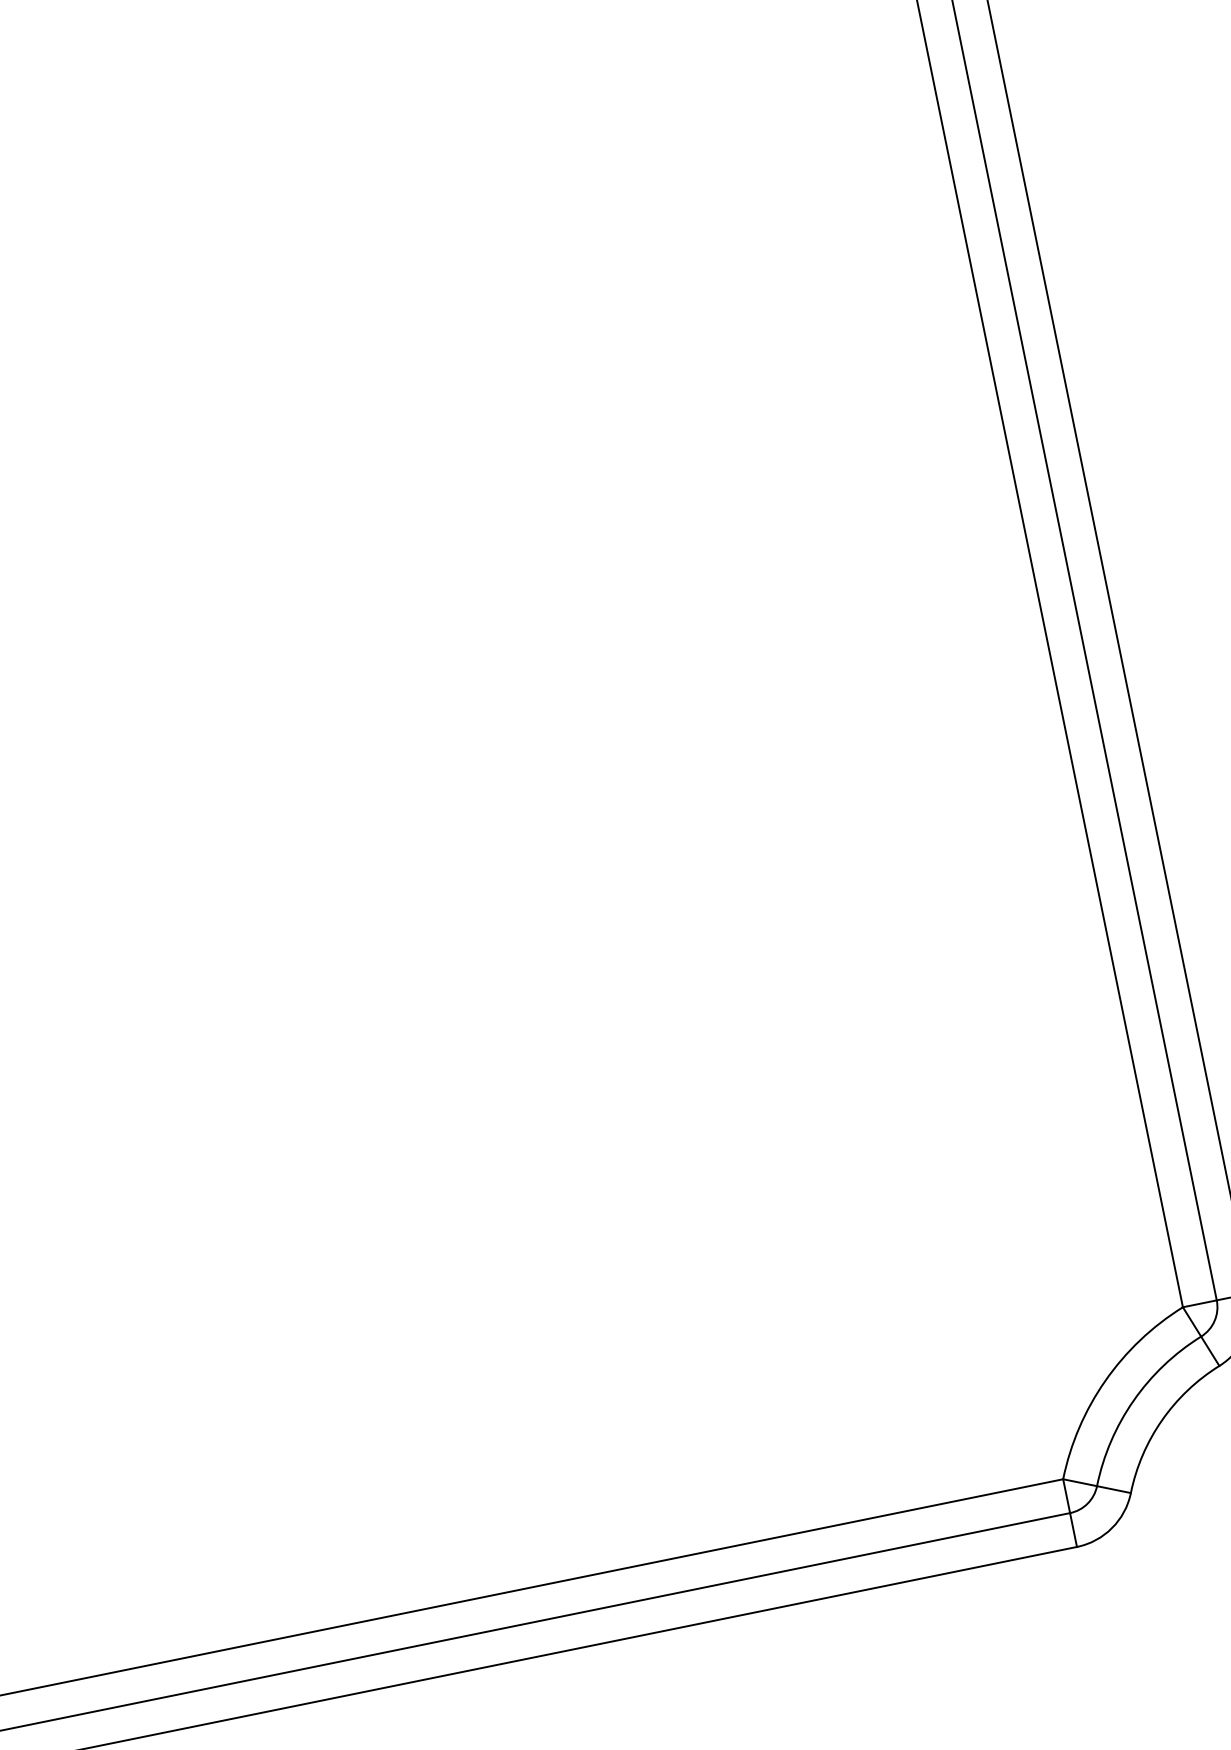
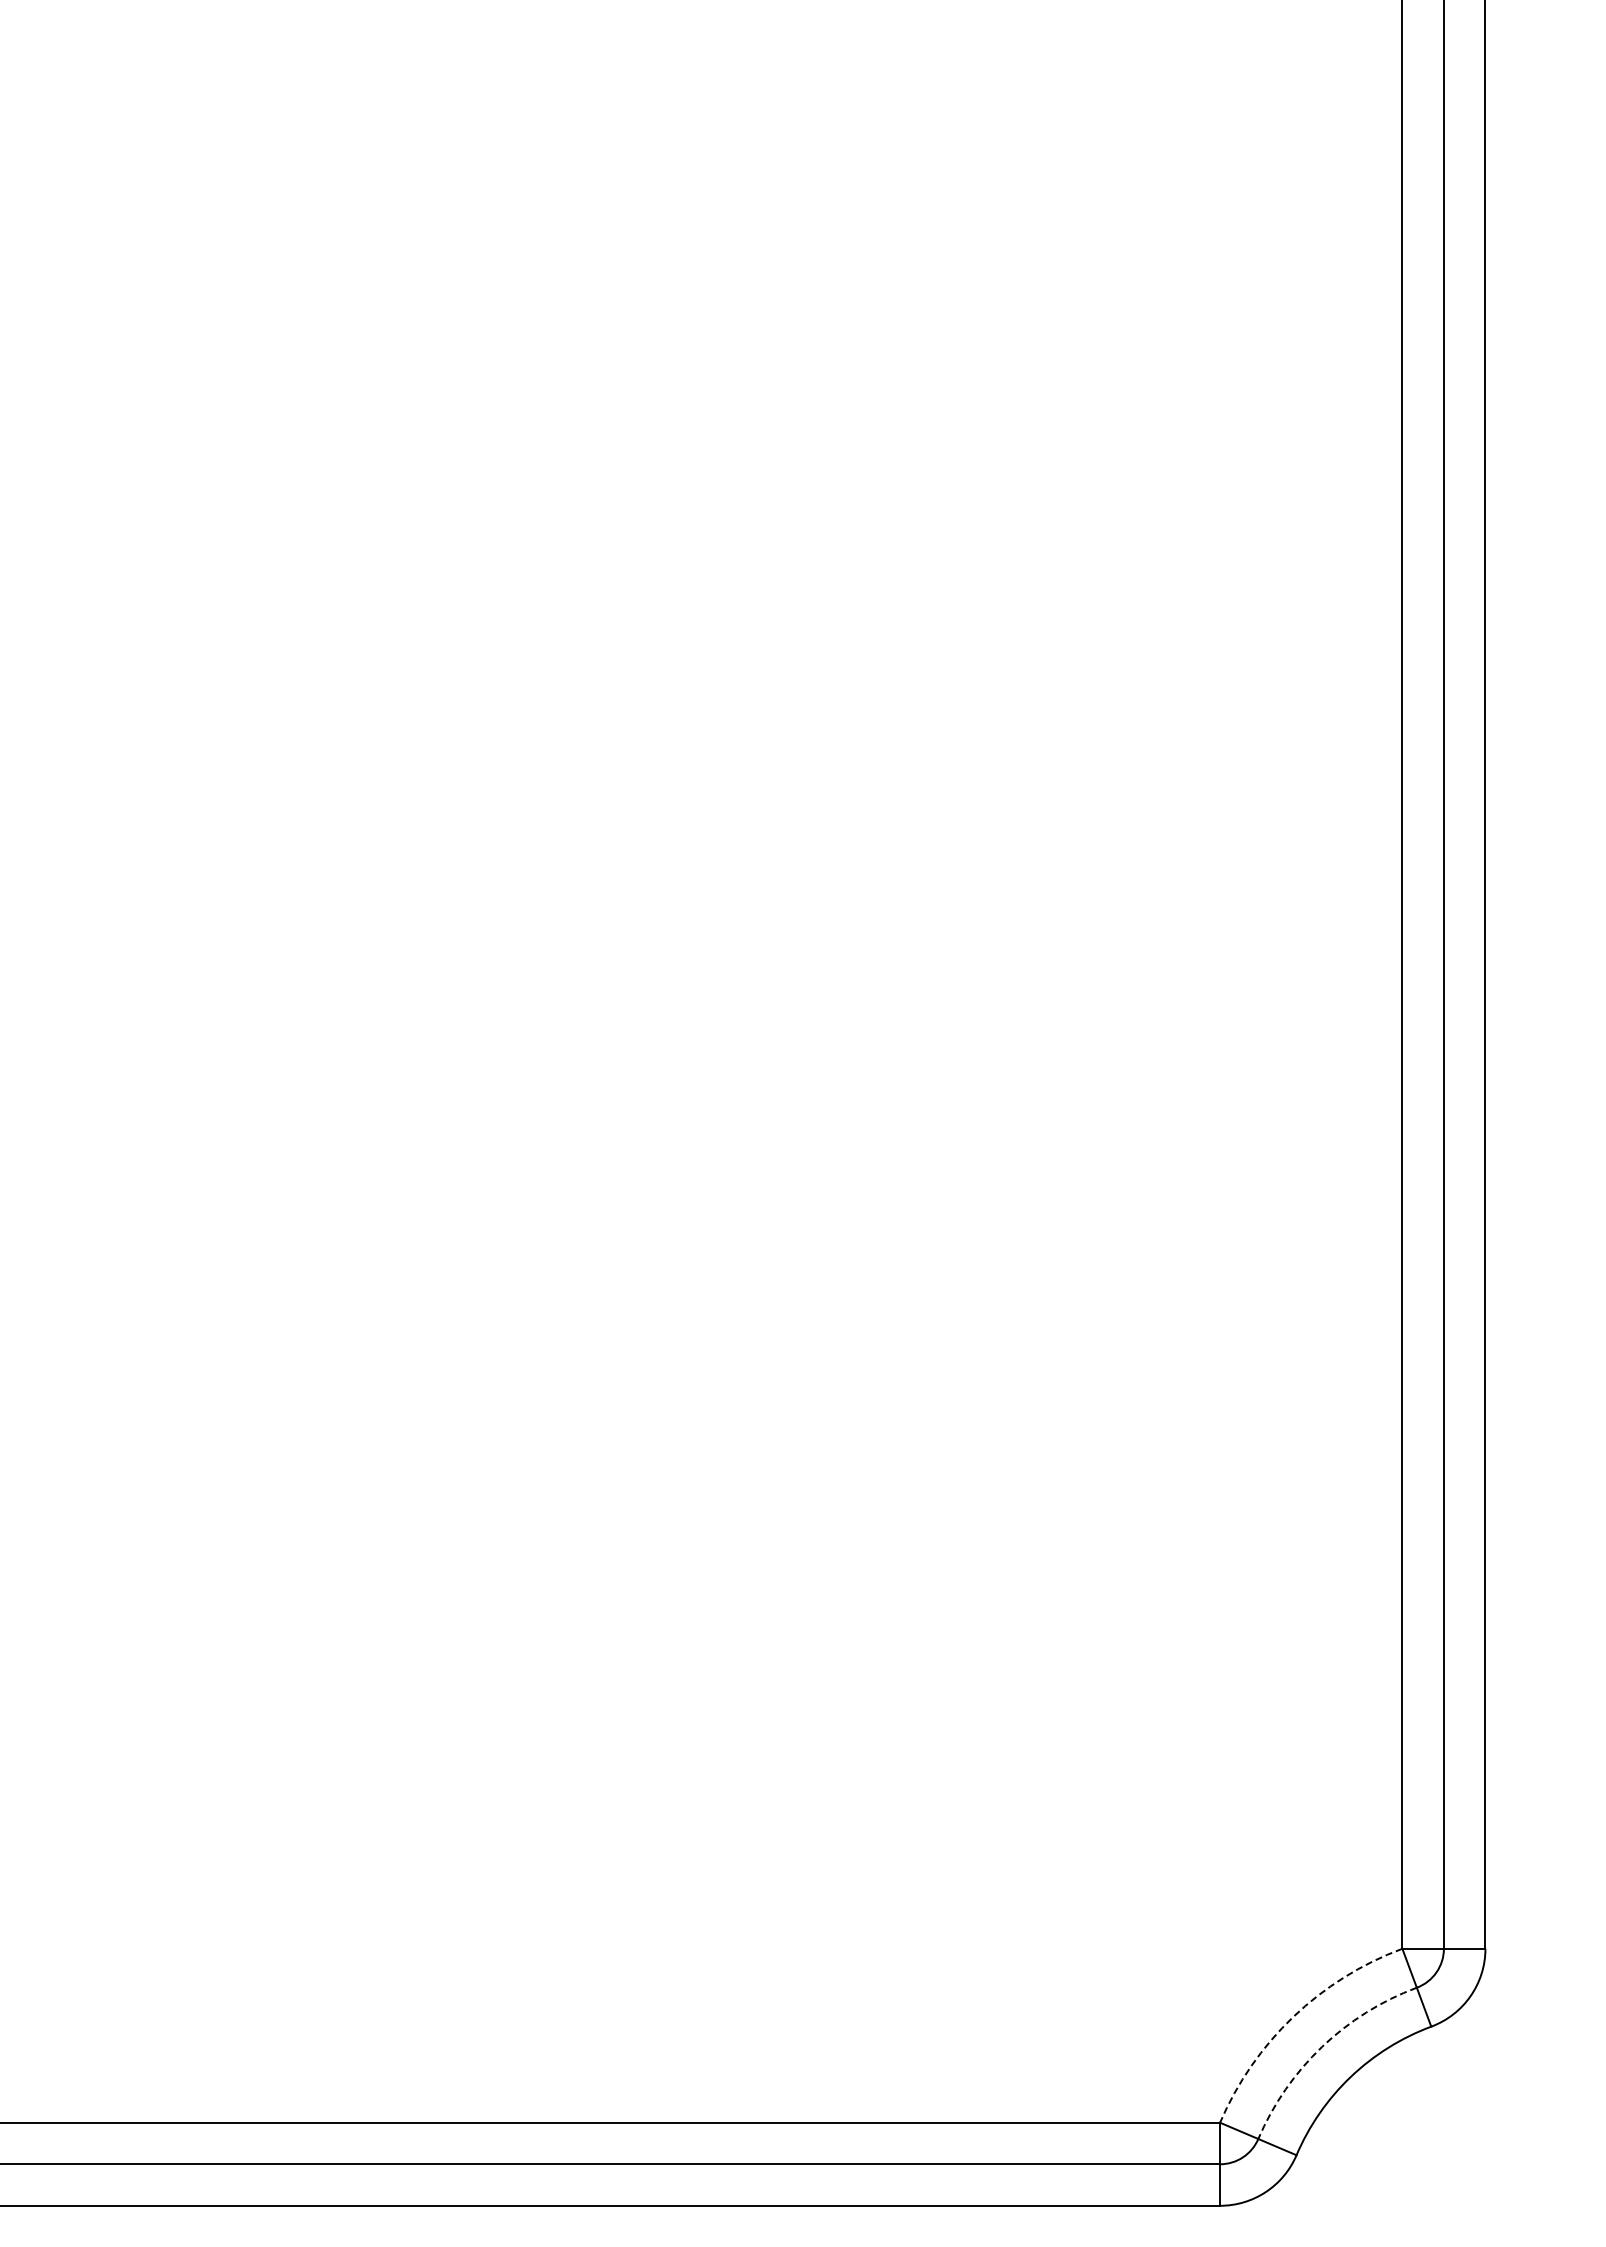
arc: (1105, 1380) -> (1293, 2016), solid -> dashed
arc: (1133, 1401) -> (1321, 2047), solid -> dashed

